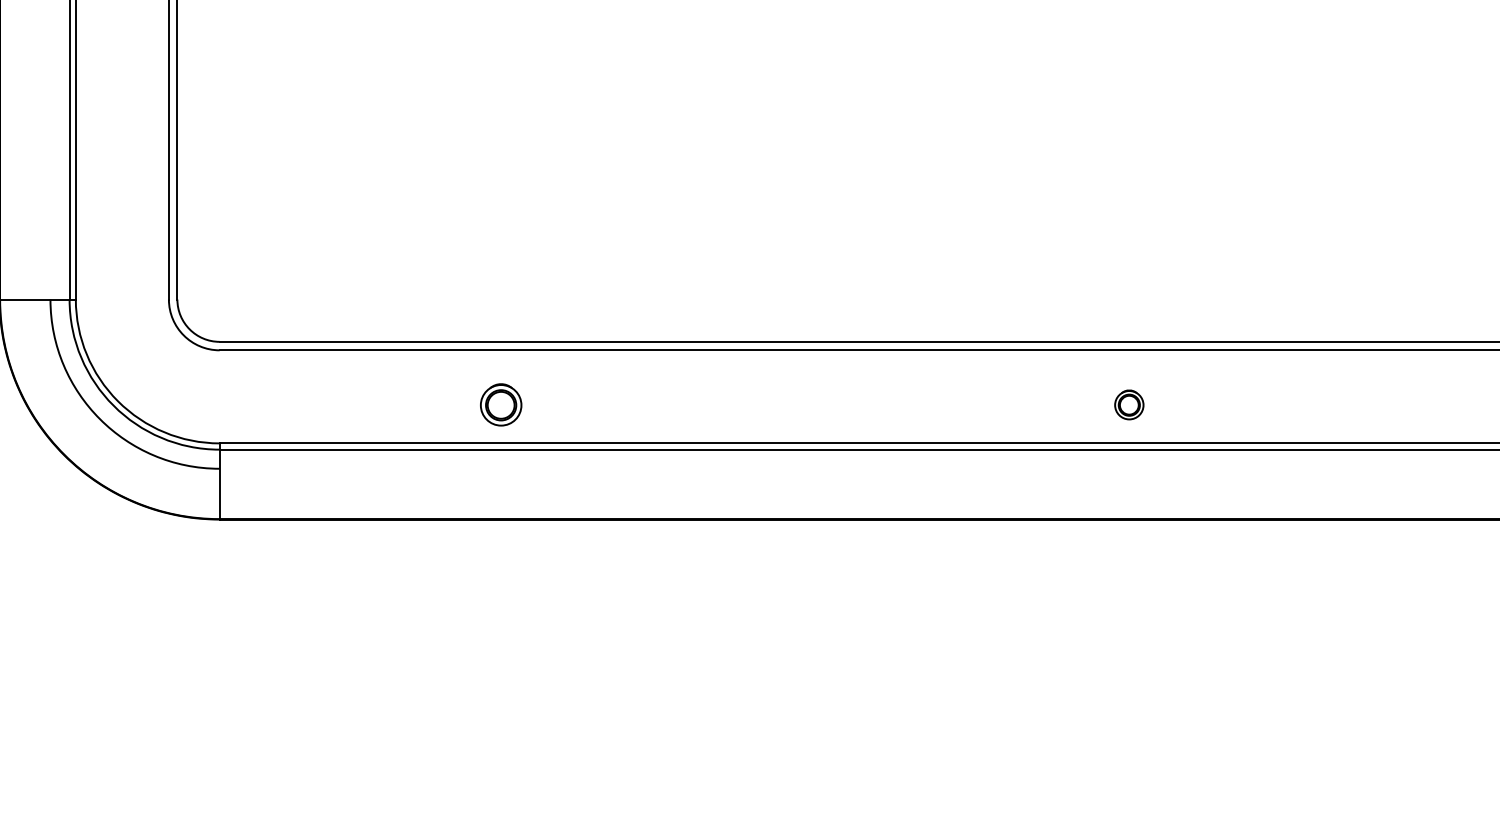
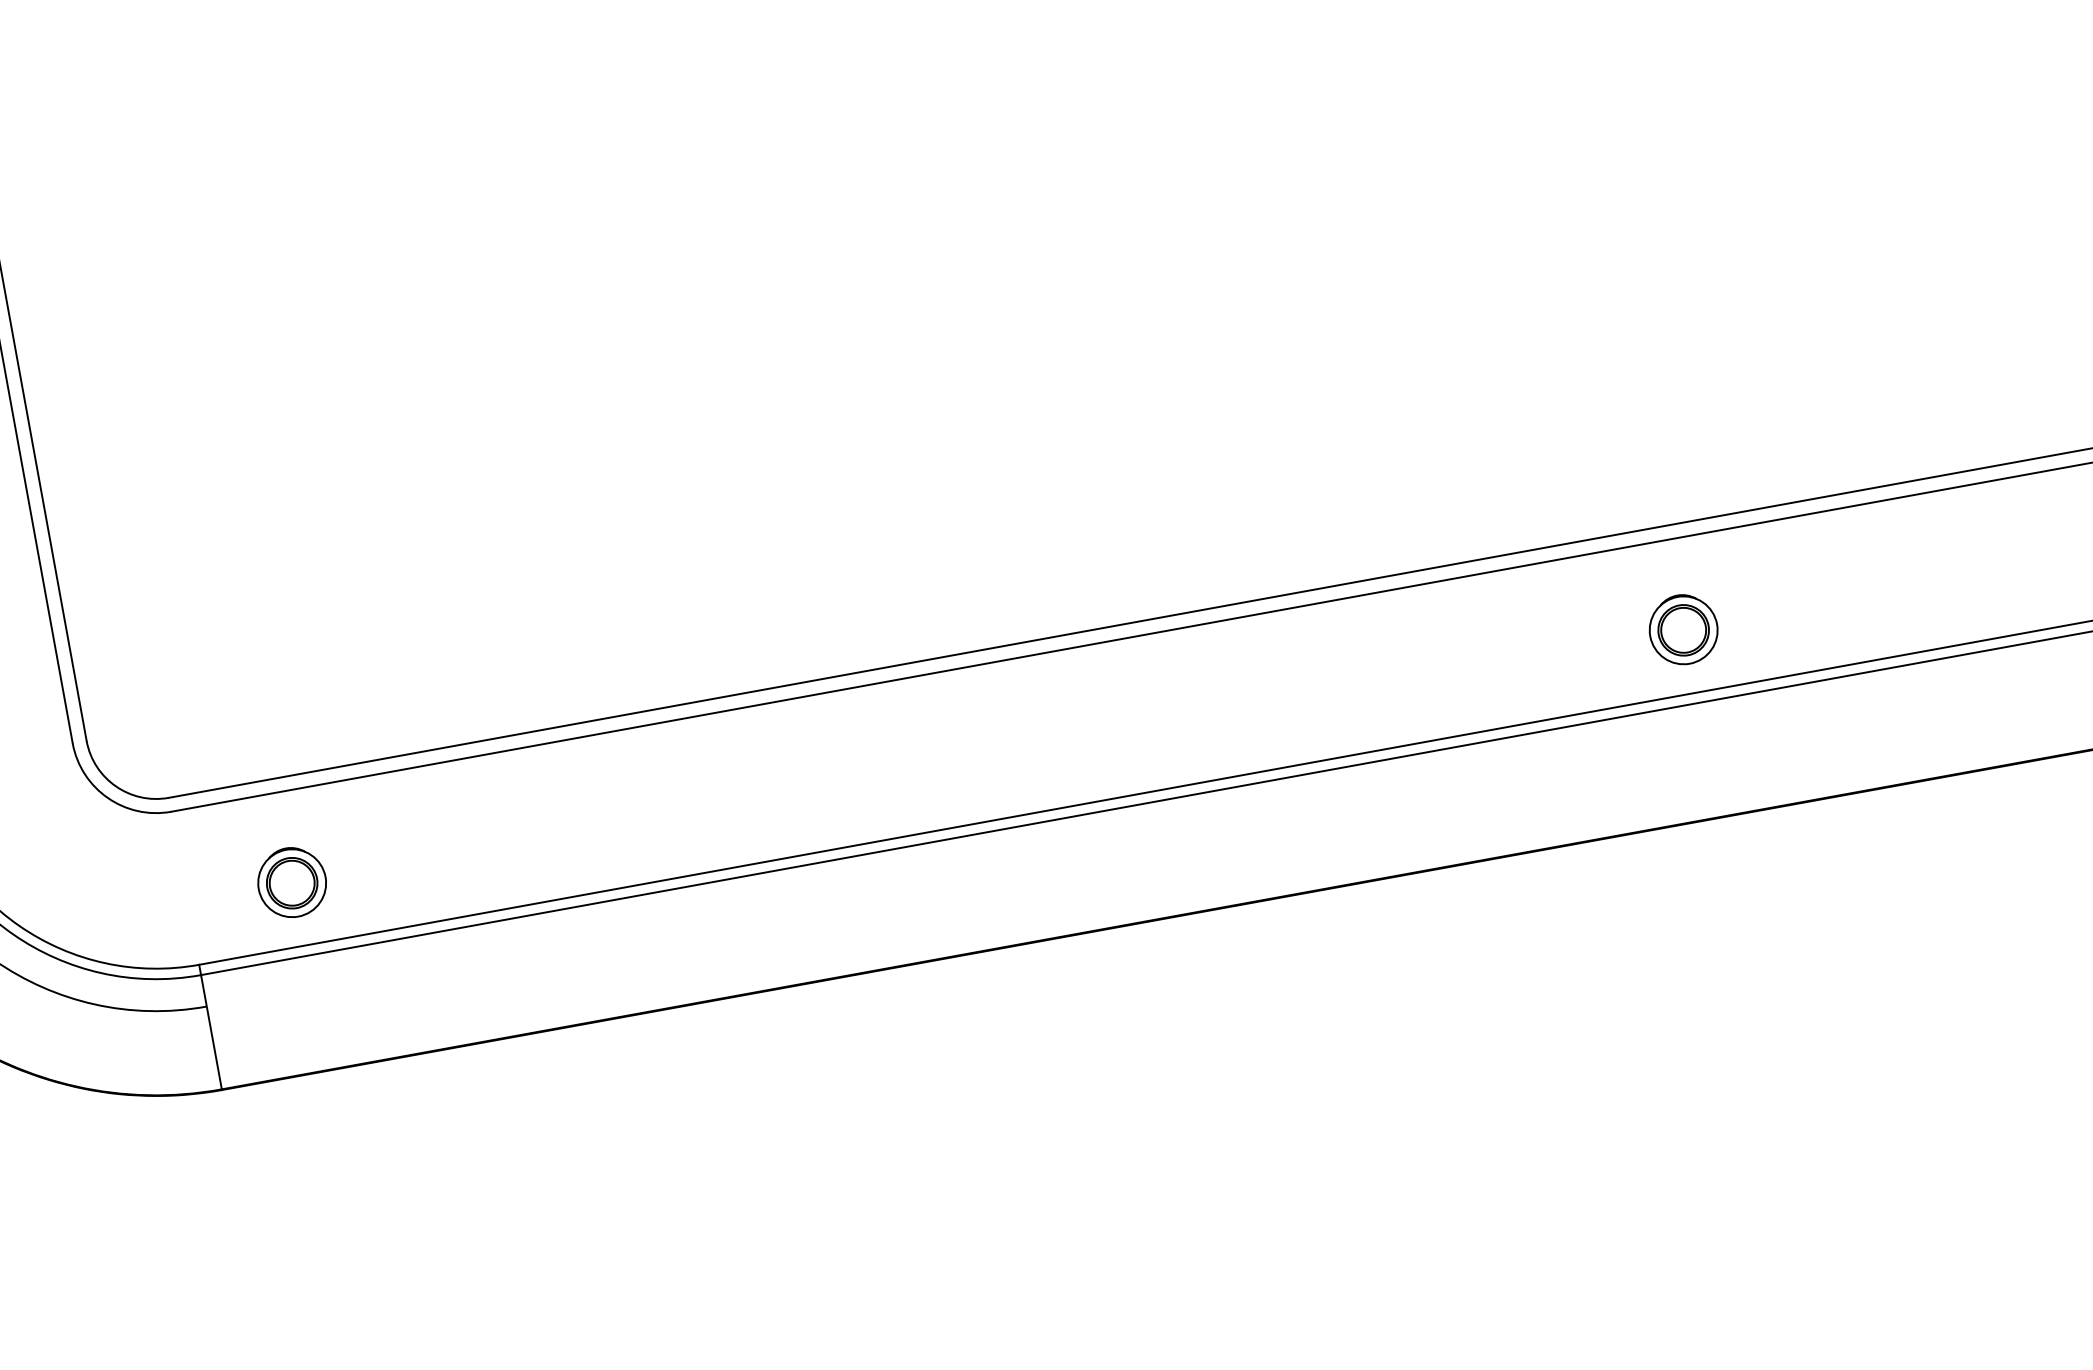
part: (501, 404) -> (292, 881), moved
part: (1129, 404) -> (1683, 628), size x1.43

